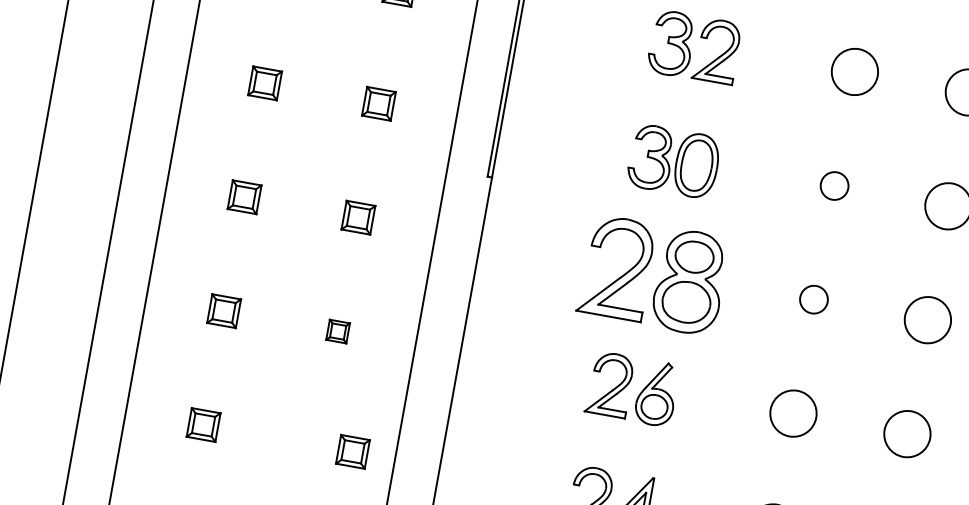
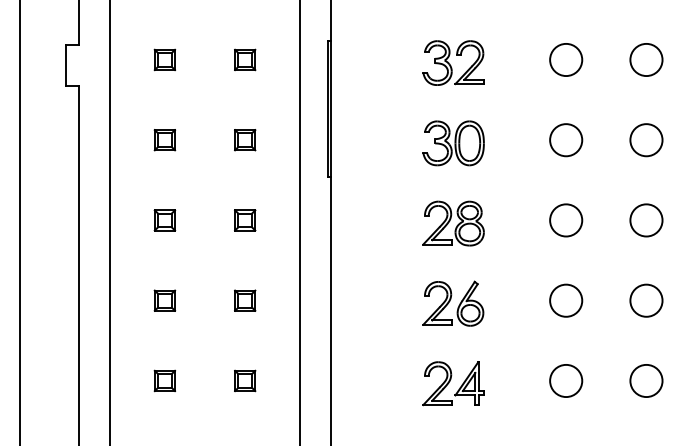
circle: (834, 186) -> (566, 140), size x1.67
part: (653, 275) -> (453, 223), size x0.62
circle: (814, 299) -> (566, 220), size x1.67
part: (338, 331) -> (245, 300), size x1.43
part: (353, 451) -> (245, 380), moved

